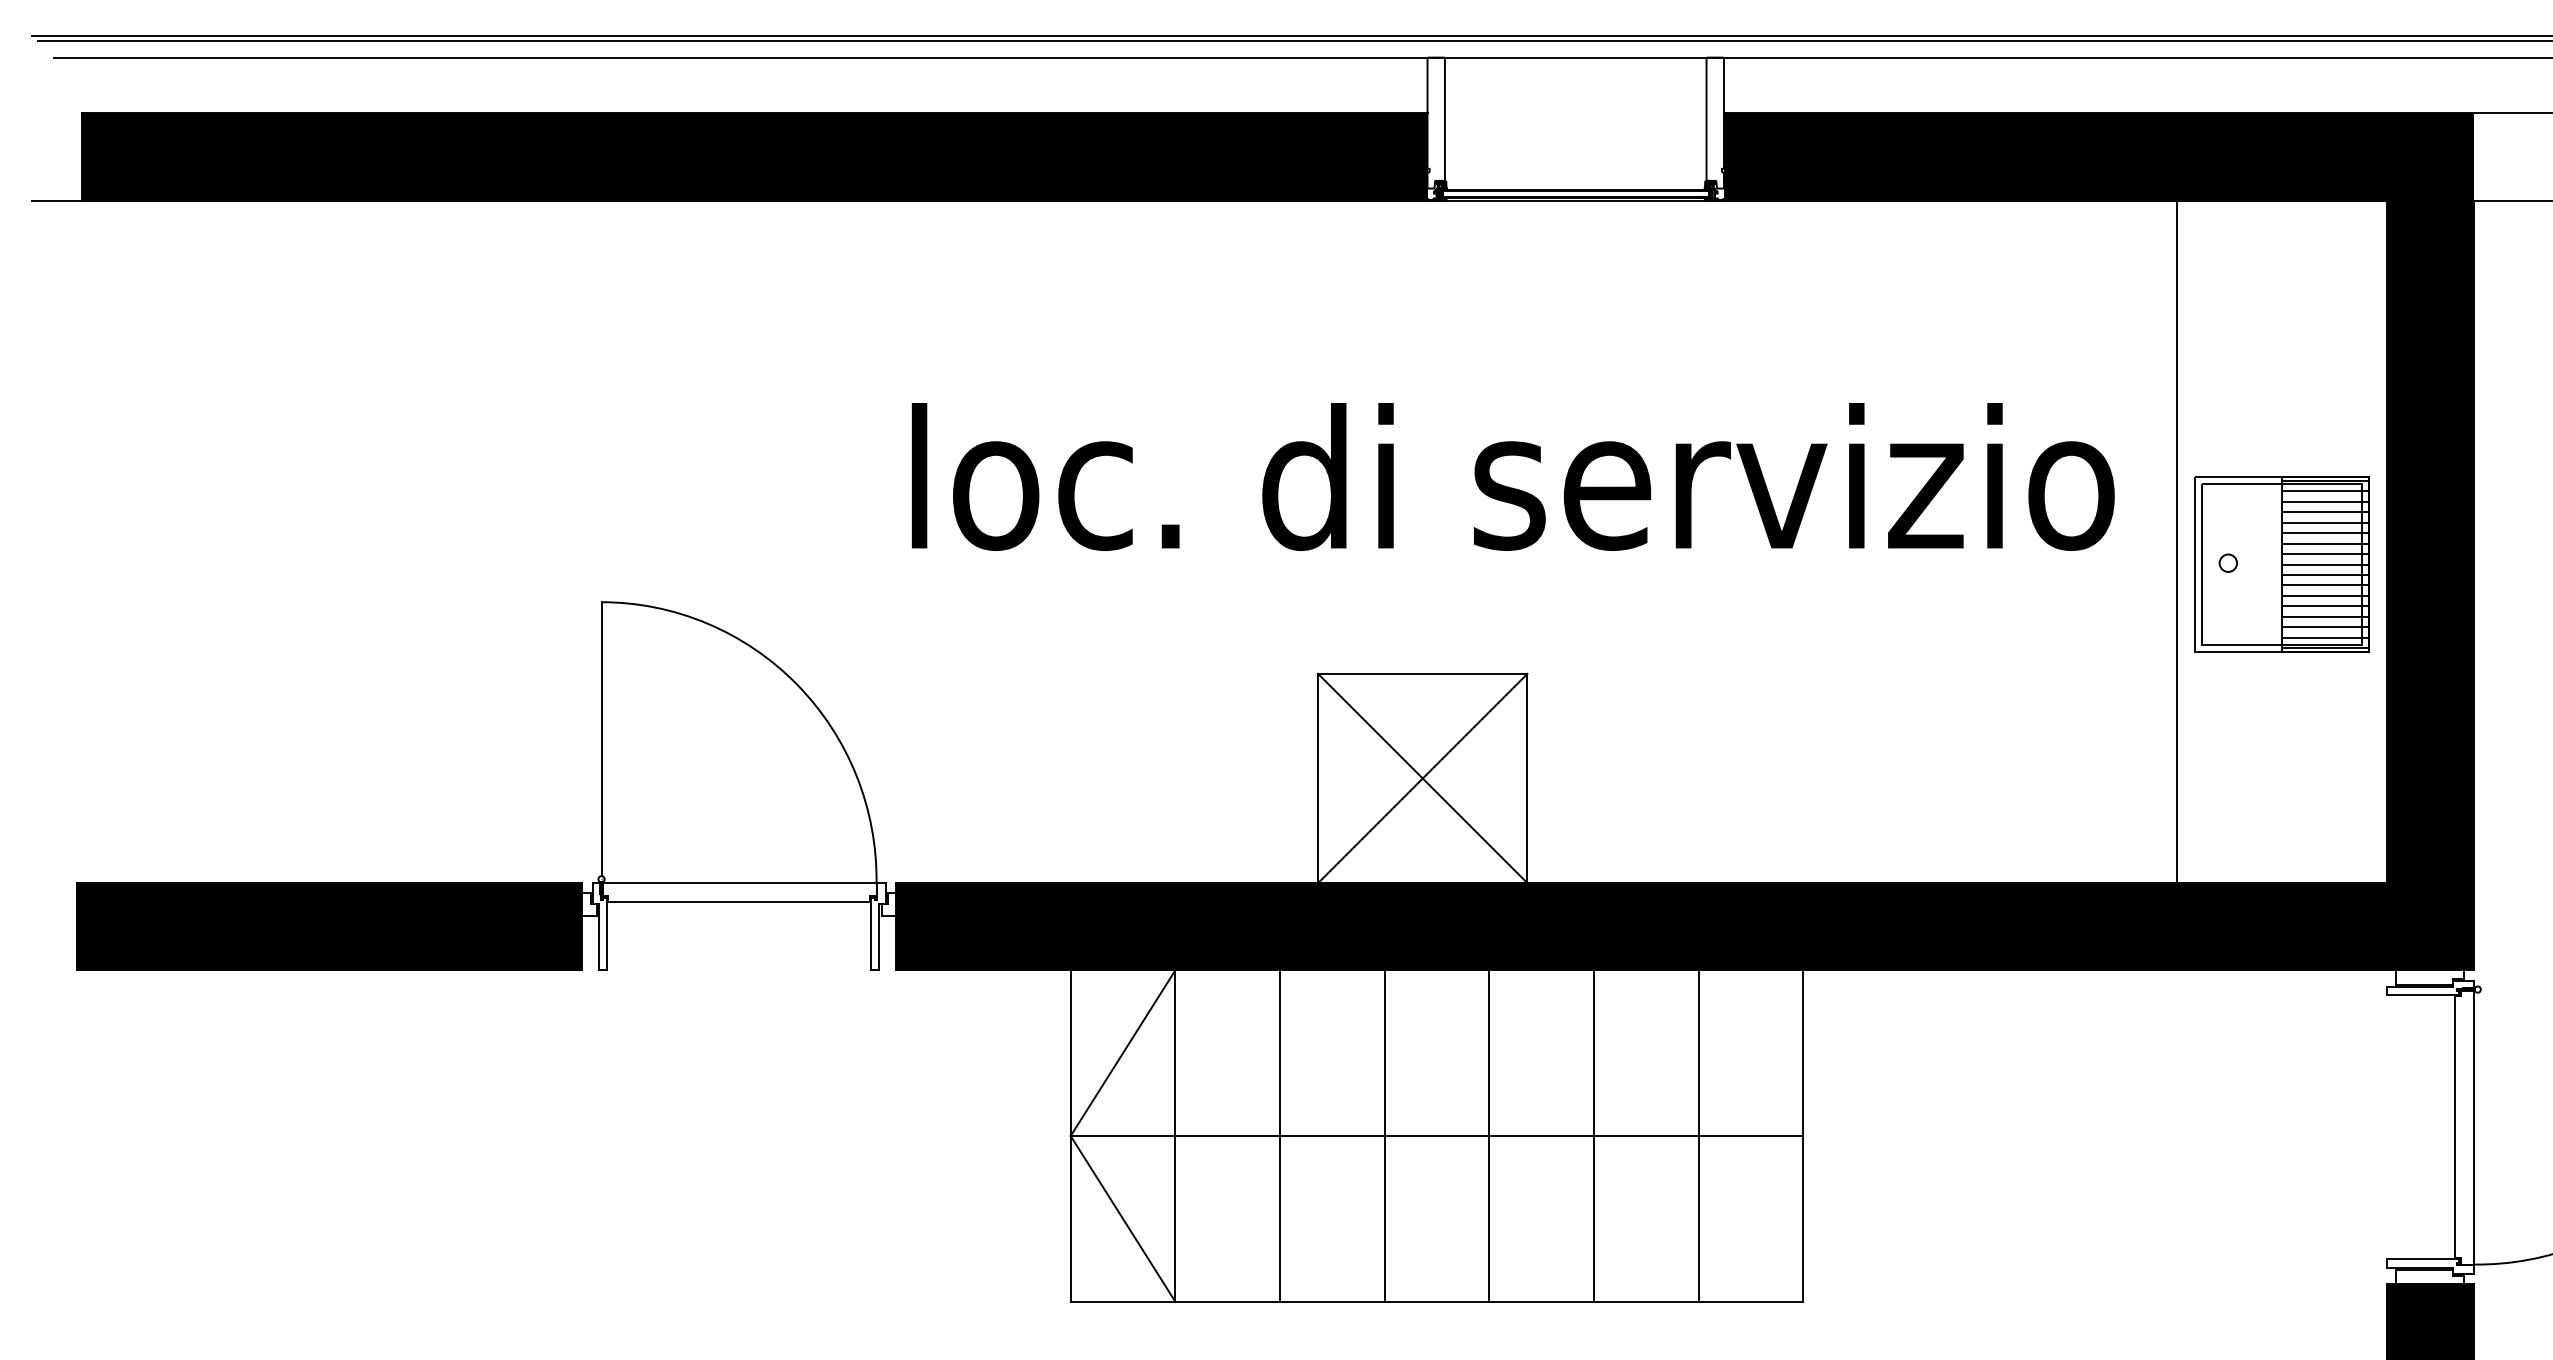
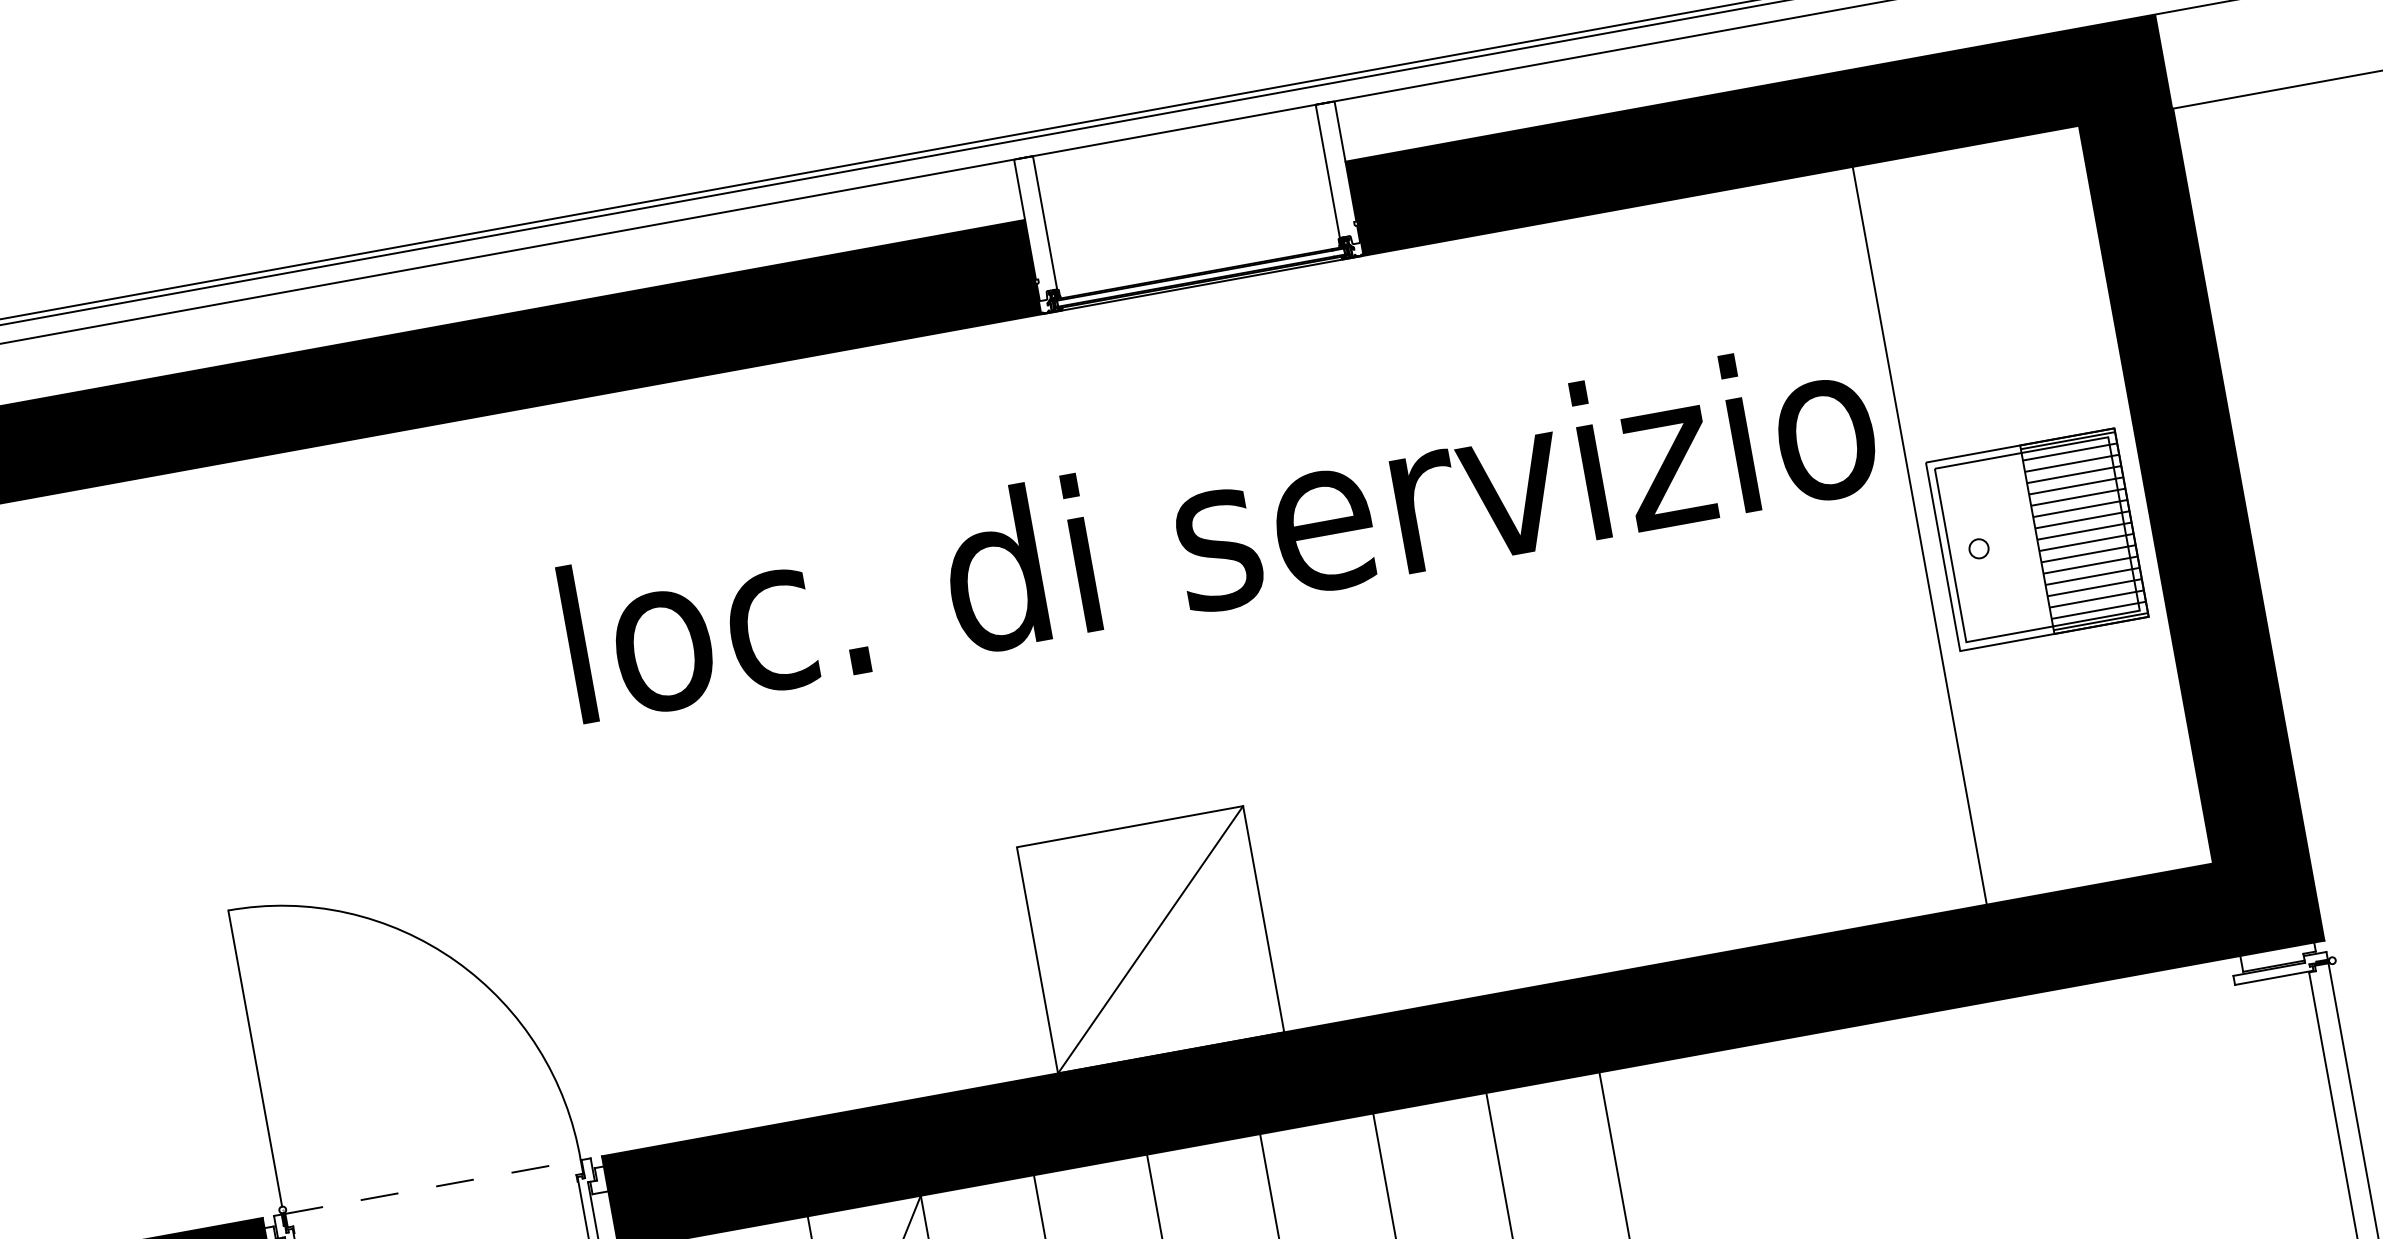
text: (1512, 476) -> (1218, 528), moved
line: (1422, 778) -> (1150, 939), removed
line: (740, 883) -> (433, 1187), solid -> dashed
line: (739, 901) -> (436, 1206), removed

